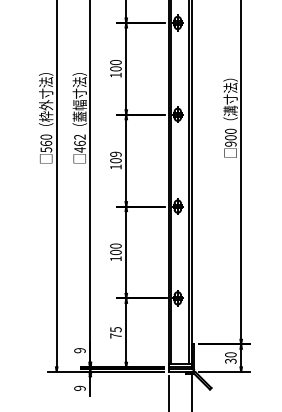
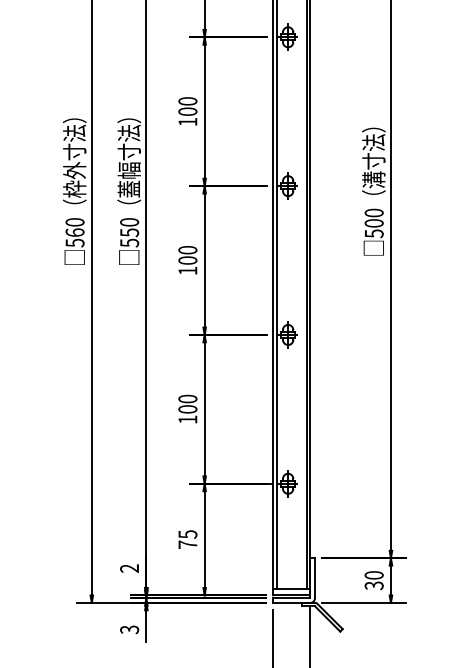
text: (79, 143) -> (128, 232), 462 -> 550
text: (230, 143) -> (373, 232), 900 -> 500
text: (115, 153) -> (187, 248), 109 -> 100
text: (80, 350) -> (130, 568), 9 -> 2
text: (79, 388) -> (128, 629), 9 -> 3

